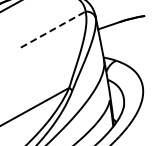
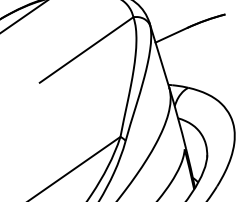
line: (53, 29) -> (86, 49), dashed -> solid

